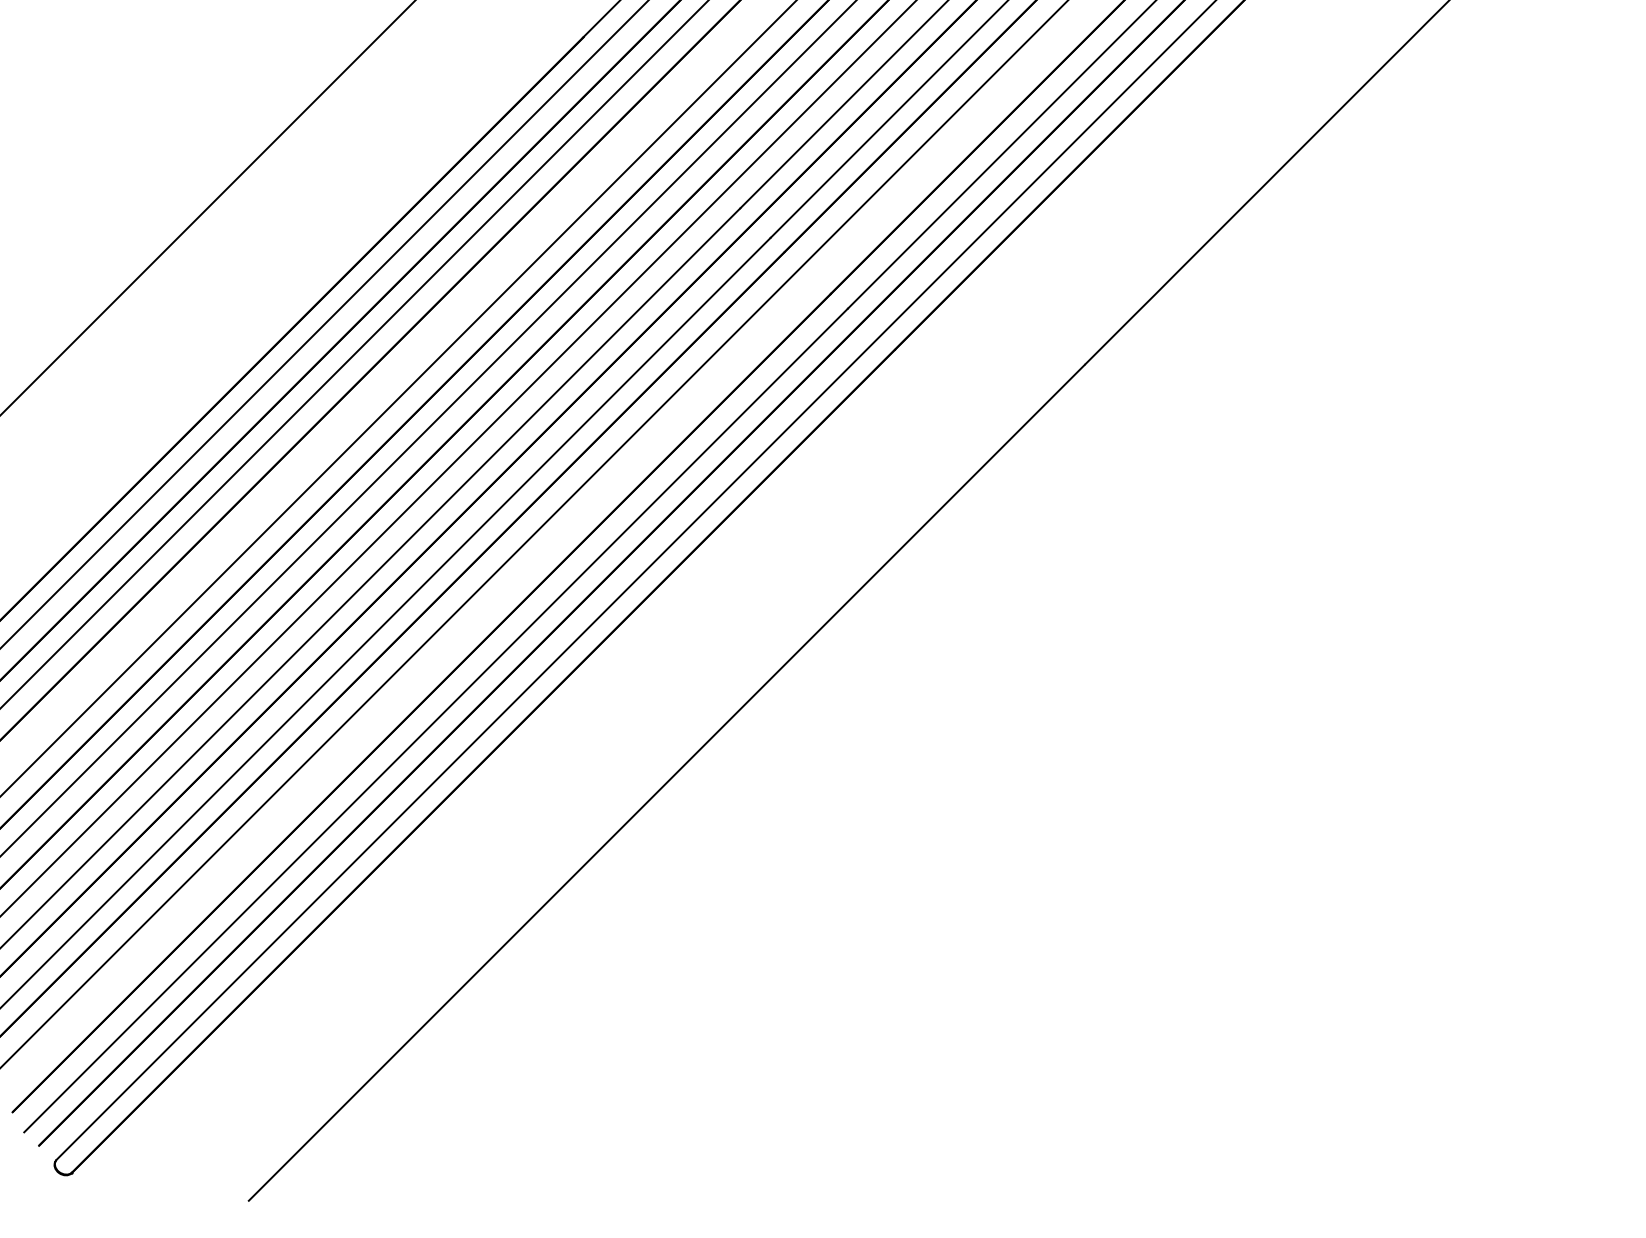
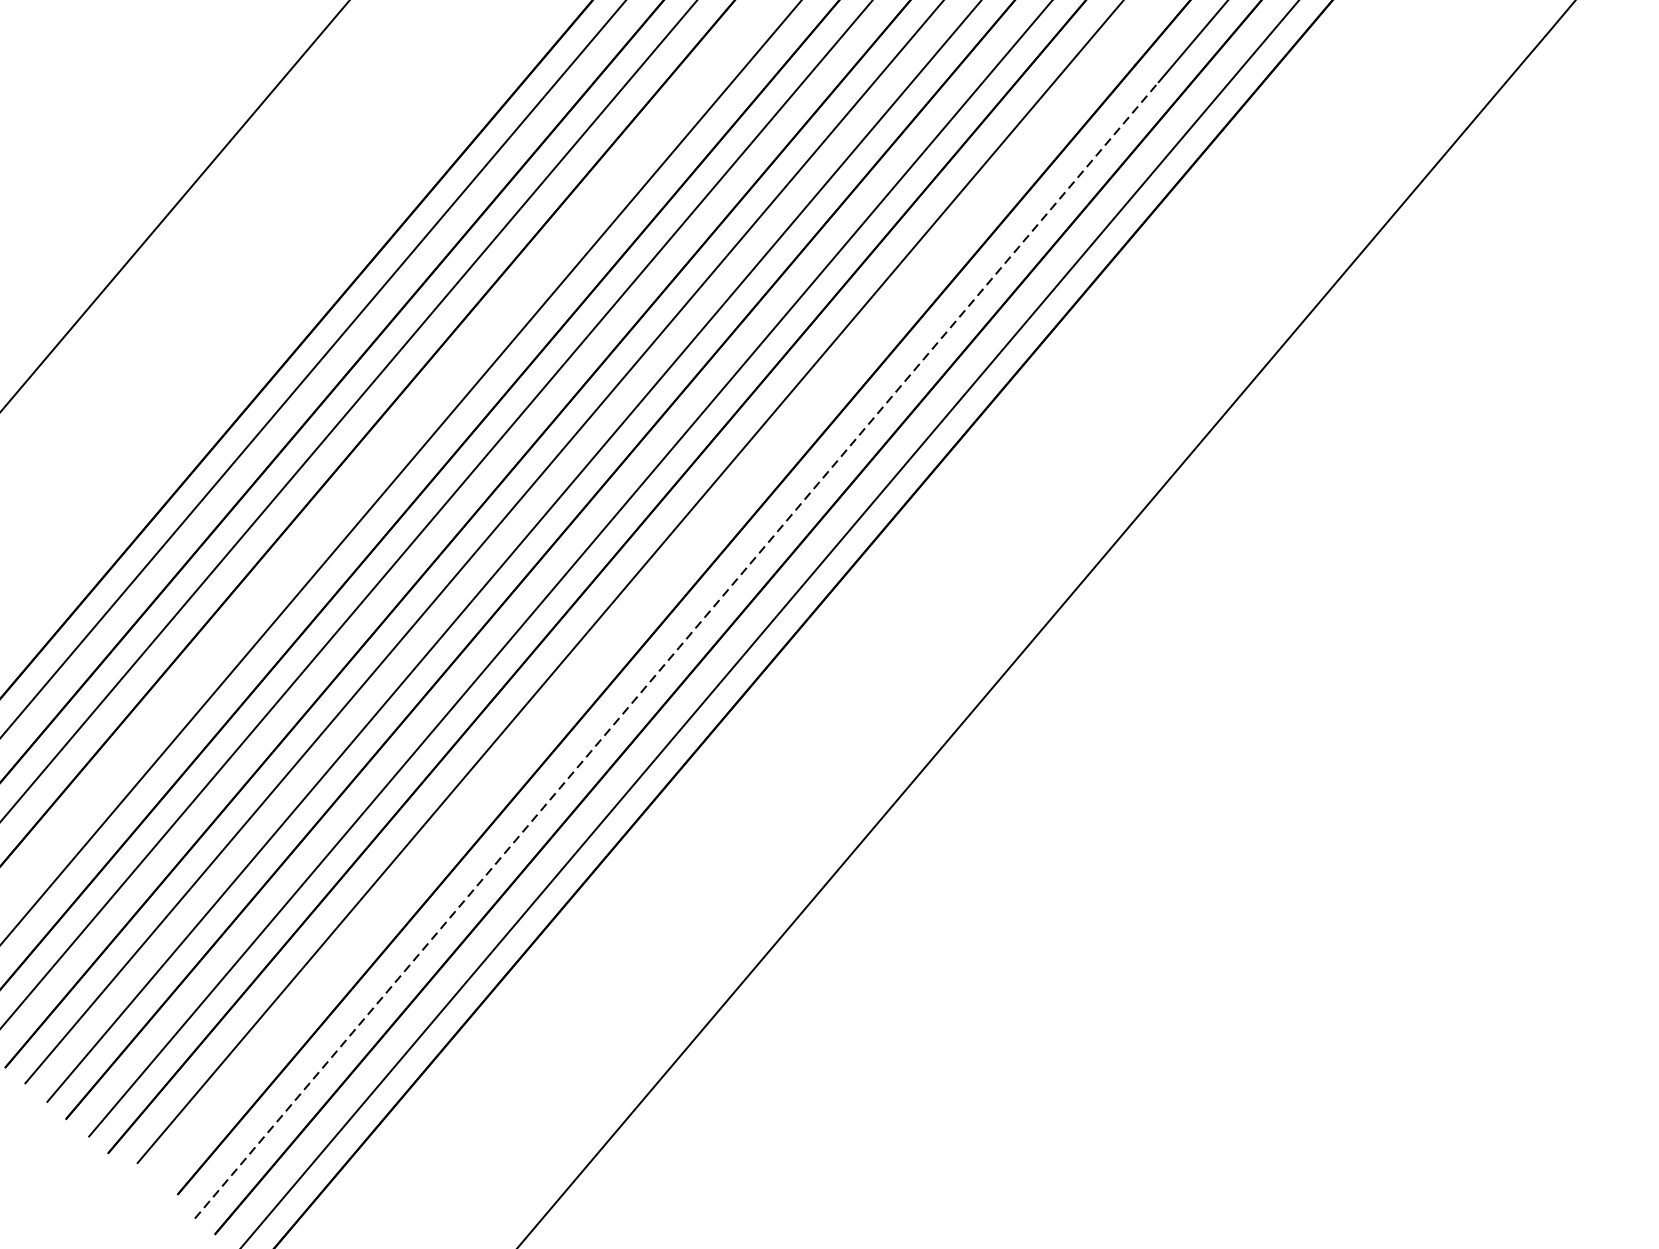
line: (436, 720) -> (677, 650), solid -> dashed

